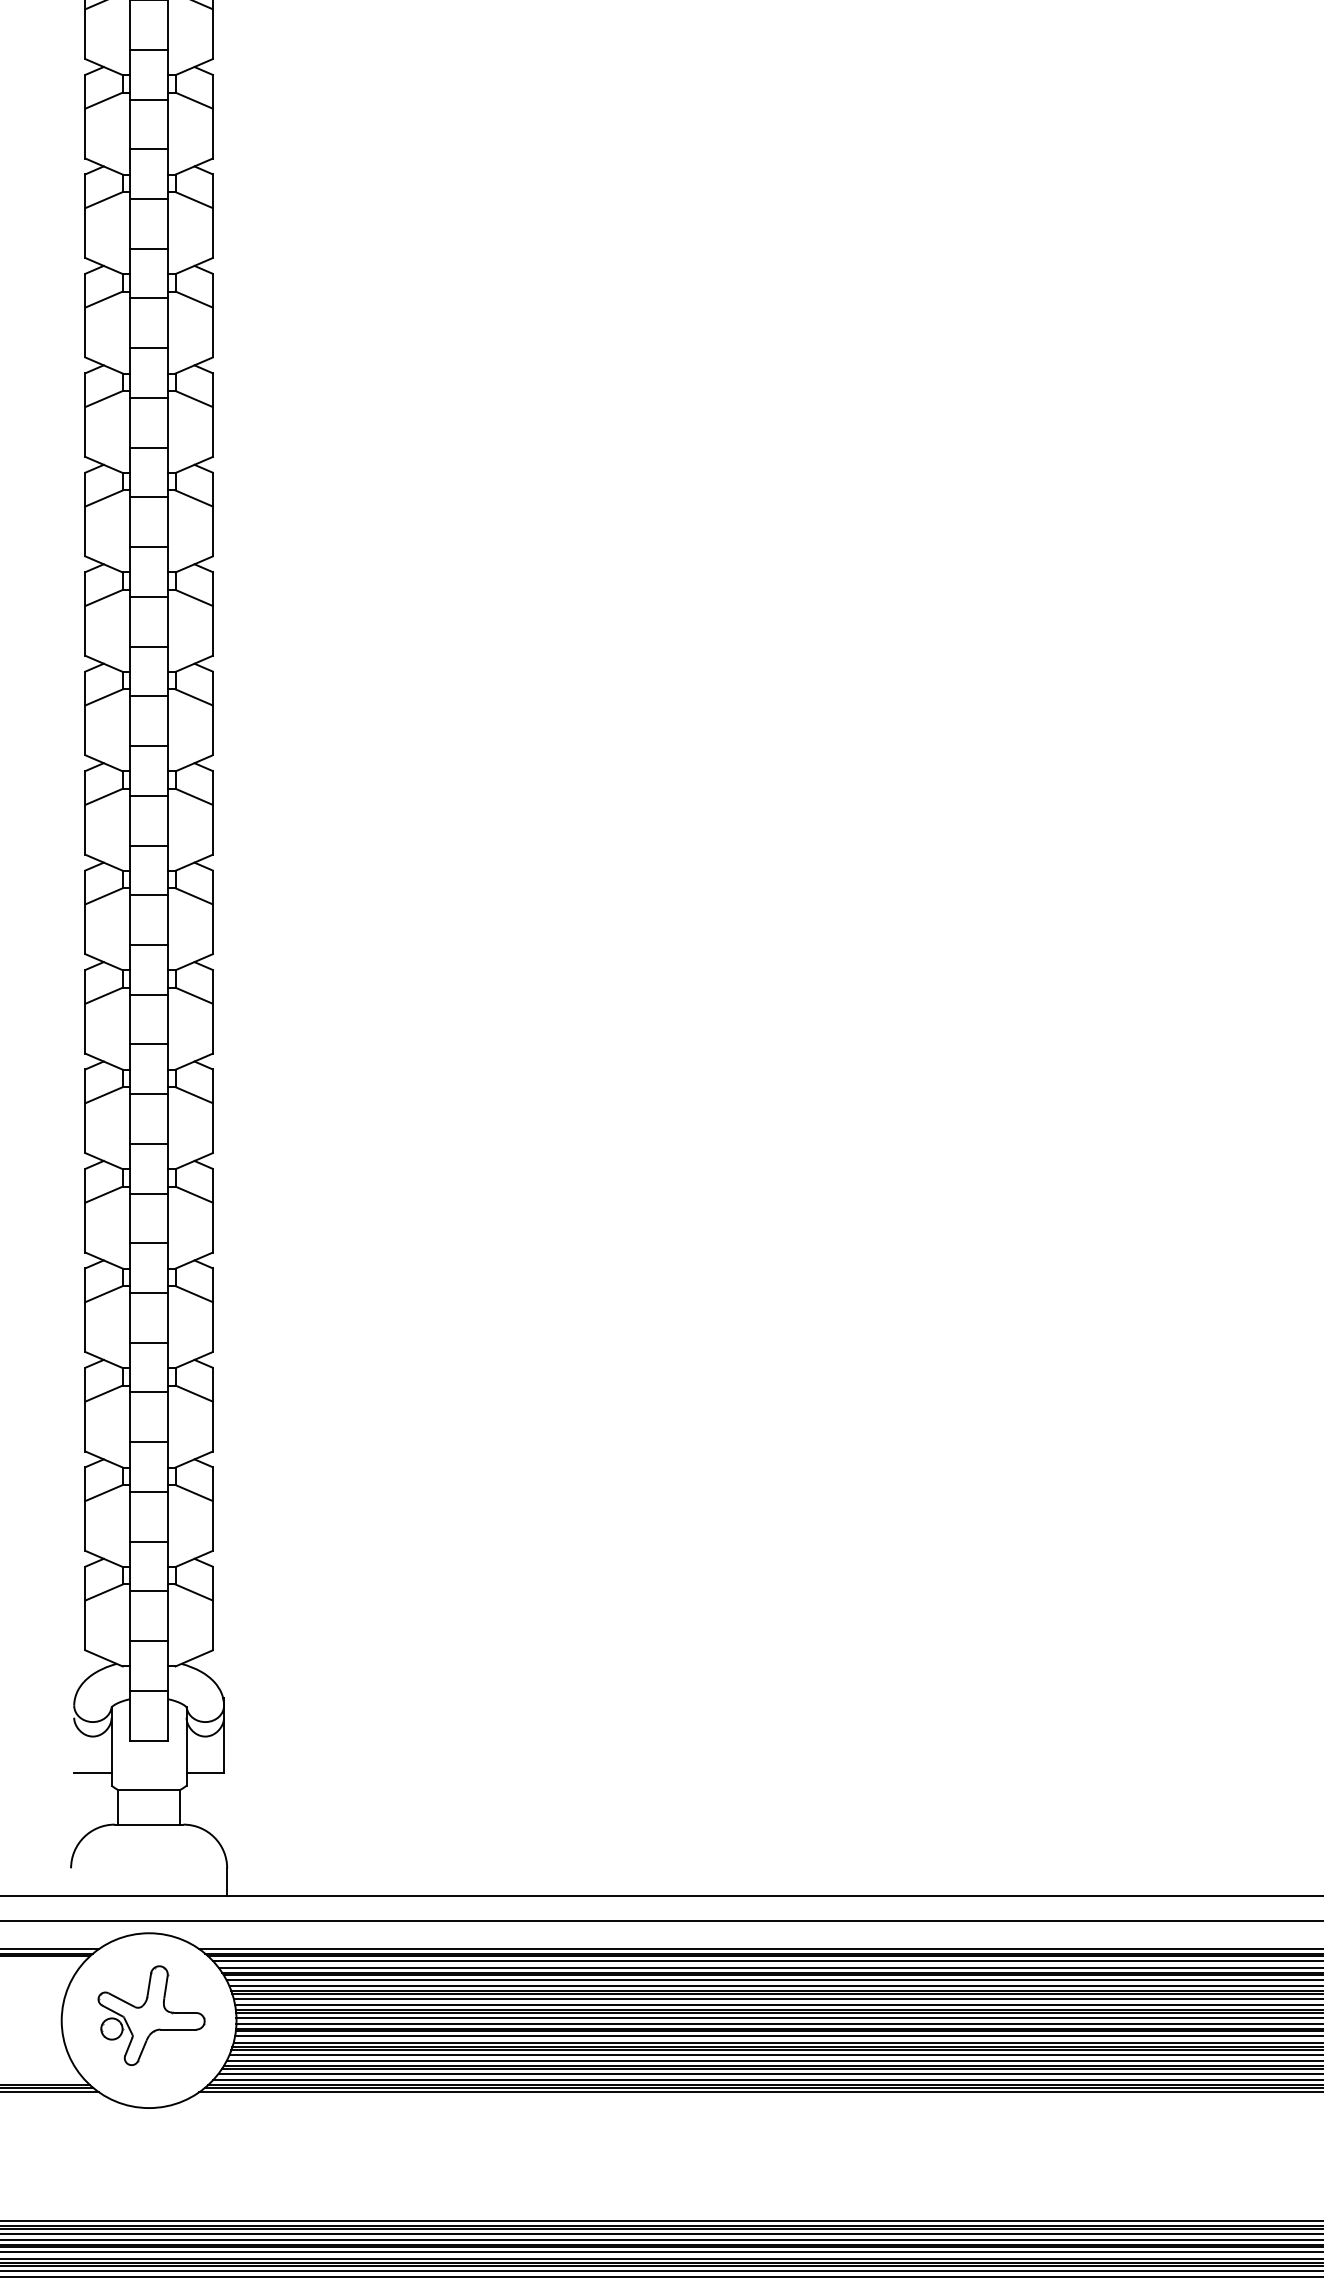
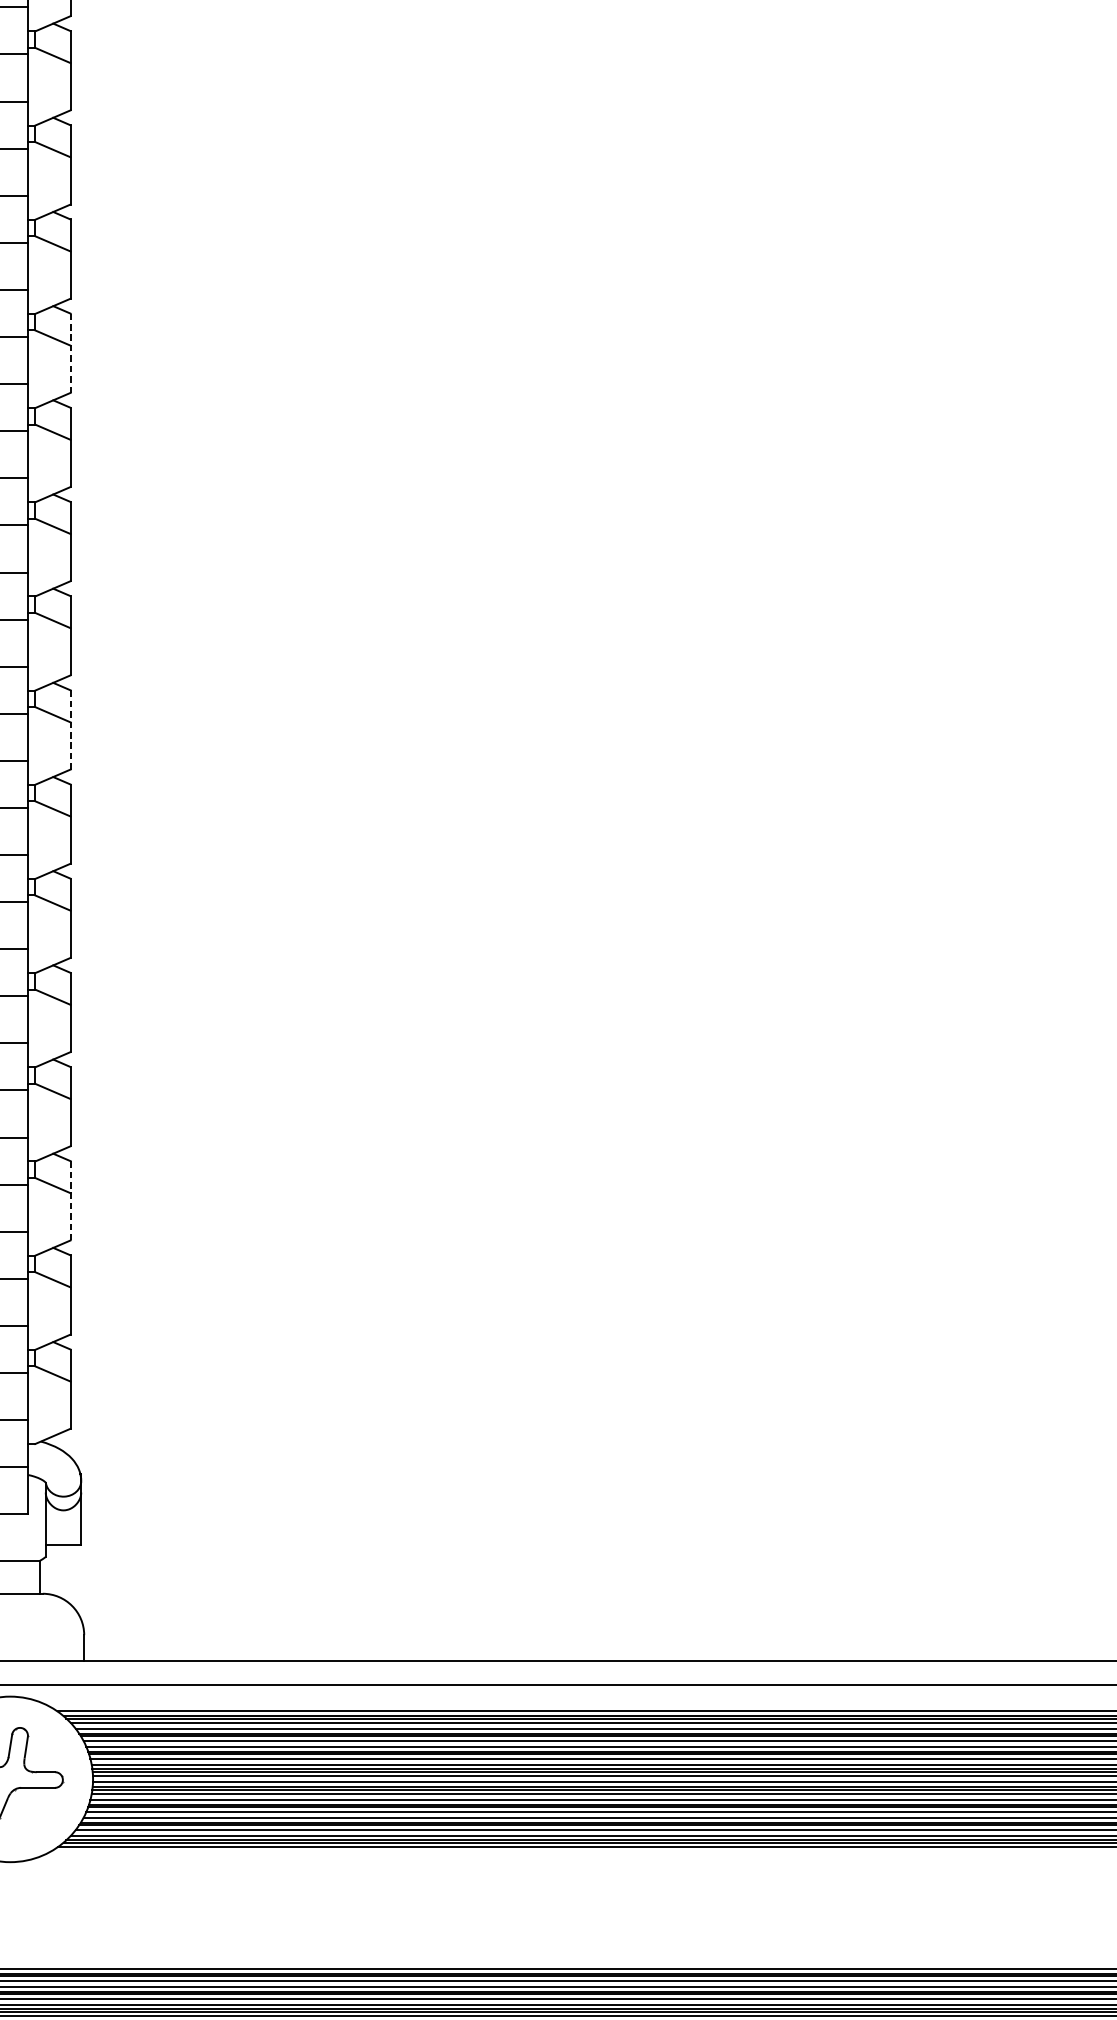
line: (212, 514) -> (70, 353), solid -> dashed
line: (212, 912) -> (70, 730), solid -> dashed
line: (212, 1409) -> (70, 1200), solid -> dashed

